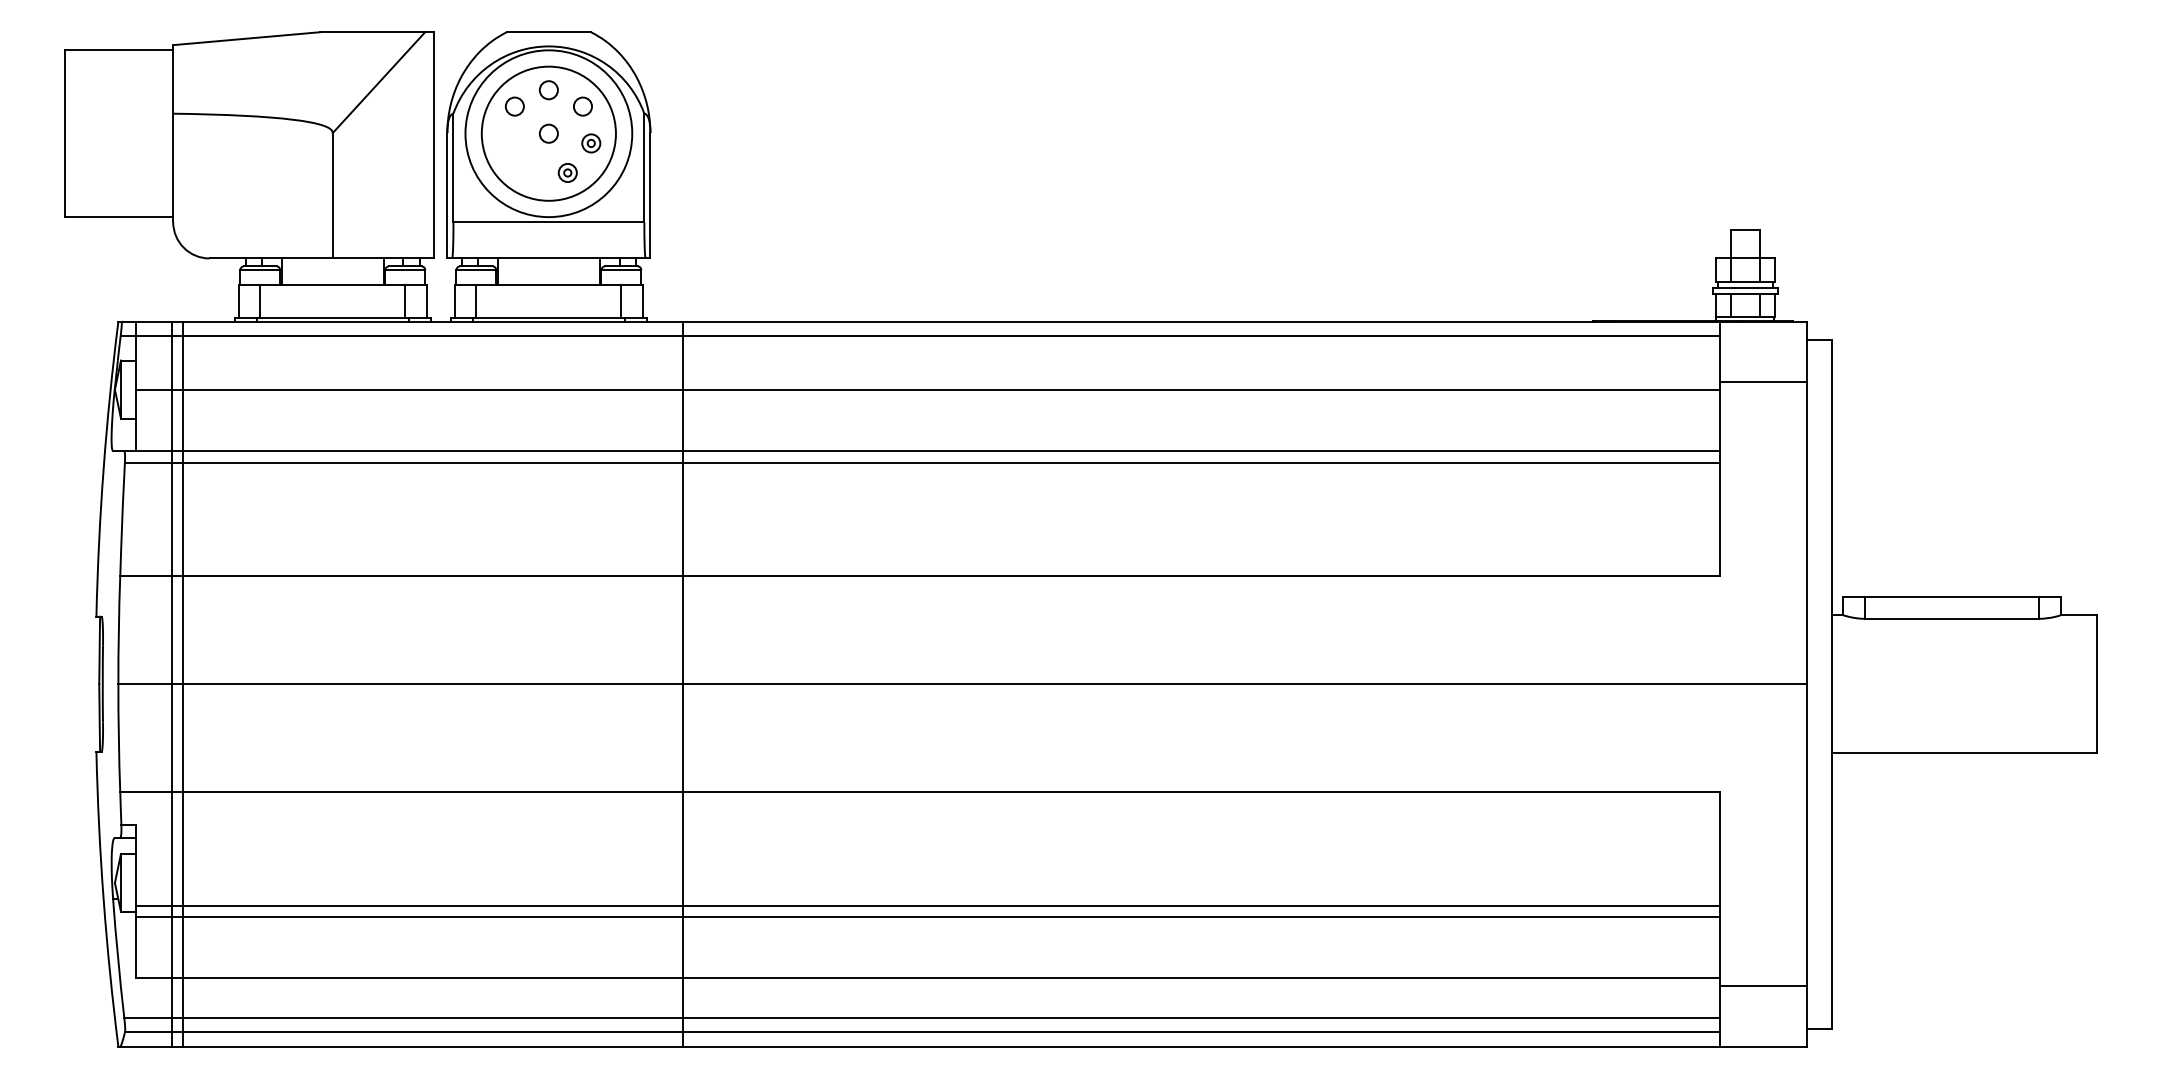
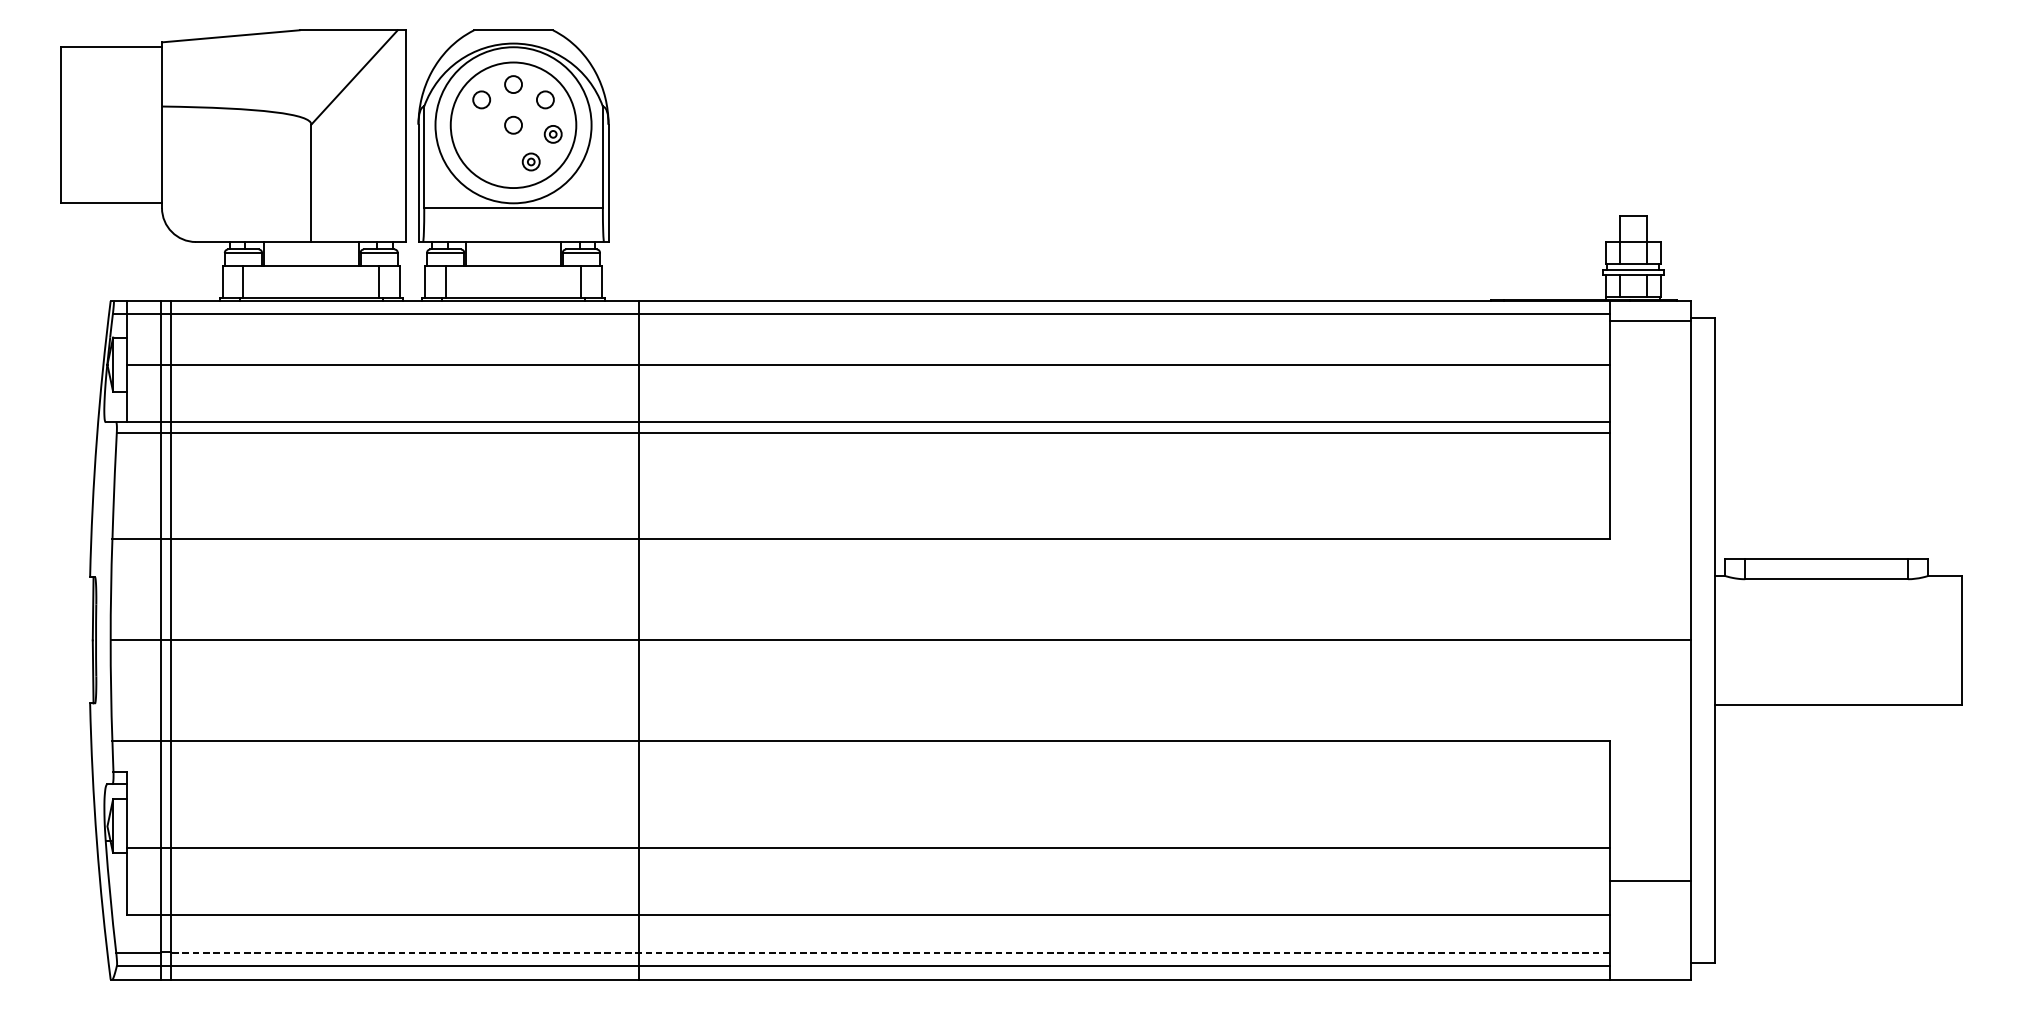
line: (1763, 382) -> (1650, 320), moved
line: (927, 917) -> (867, 858), removed
line: (1763, 985) -> (1650, 880), moved
line: (951, 1017) -> (890, 952), solid -> dashed

